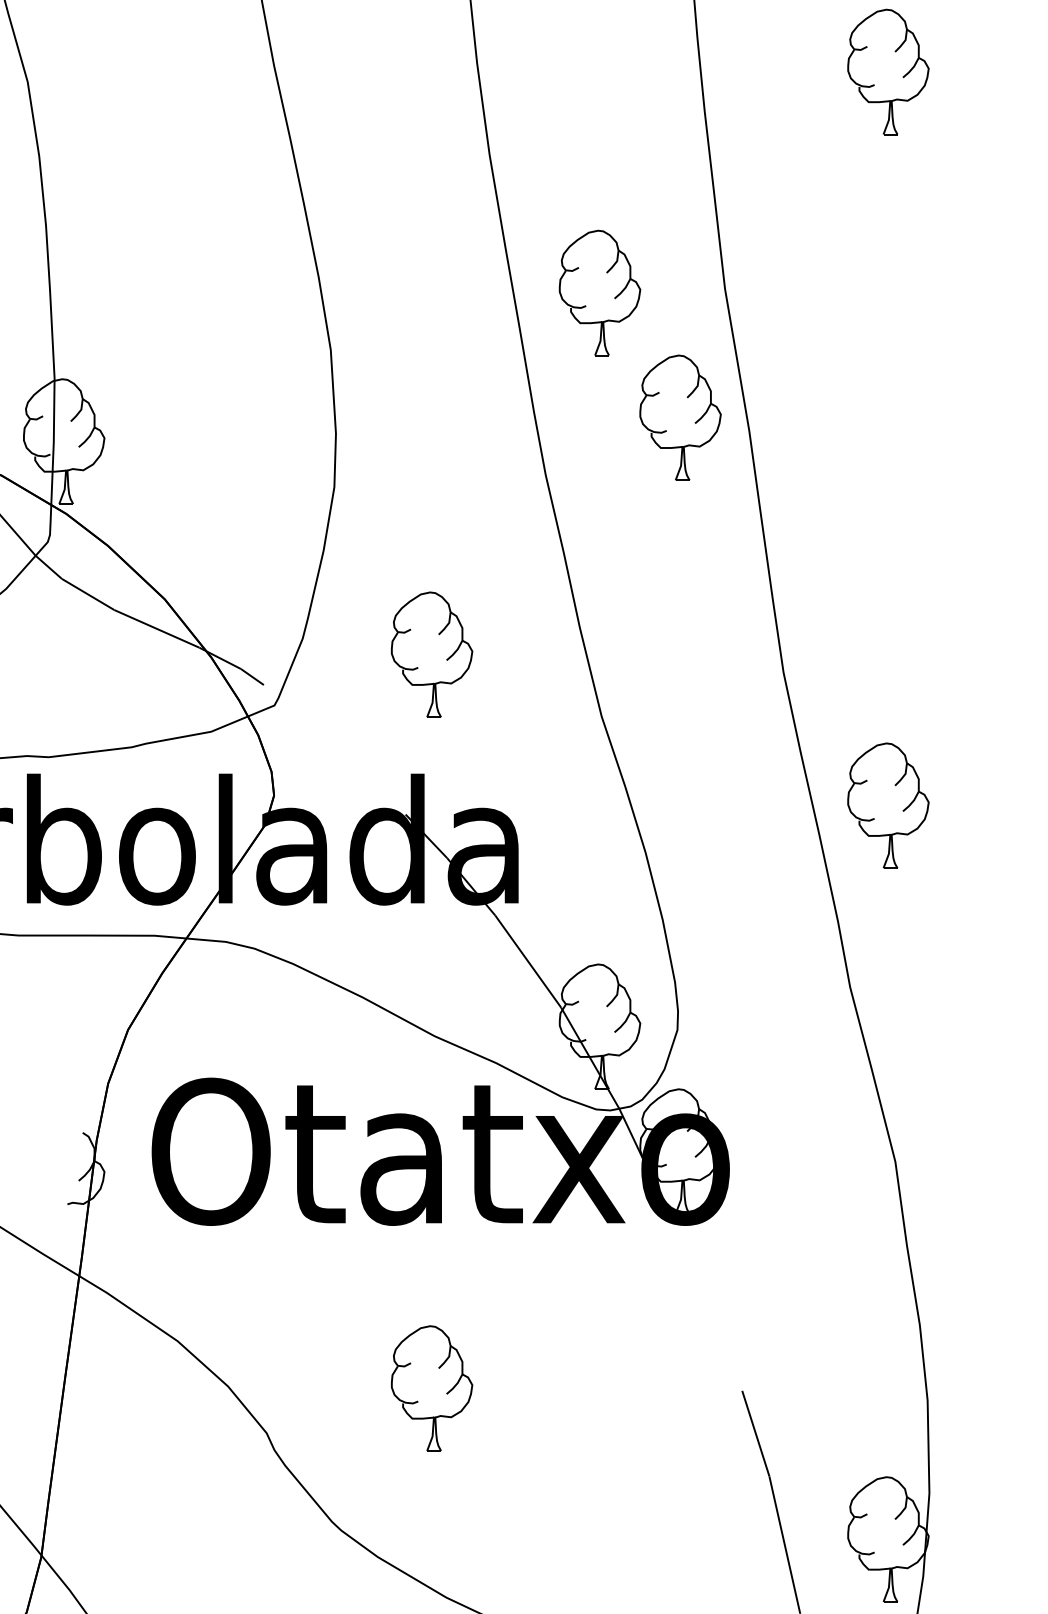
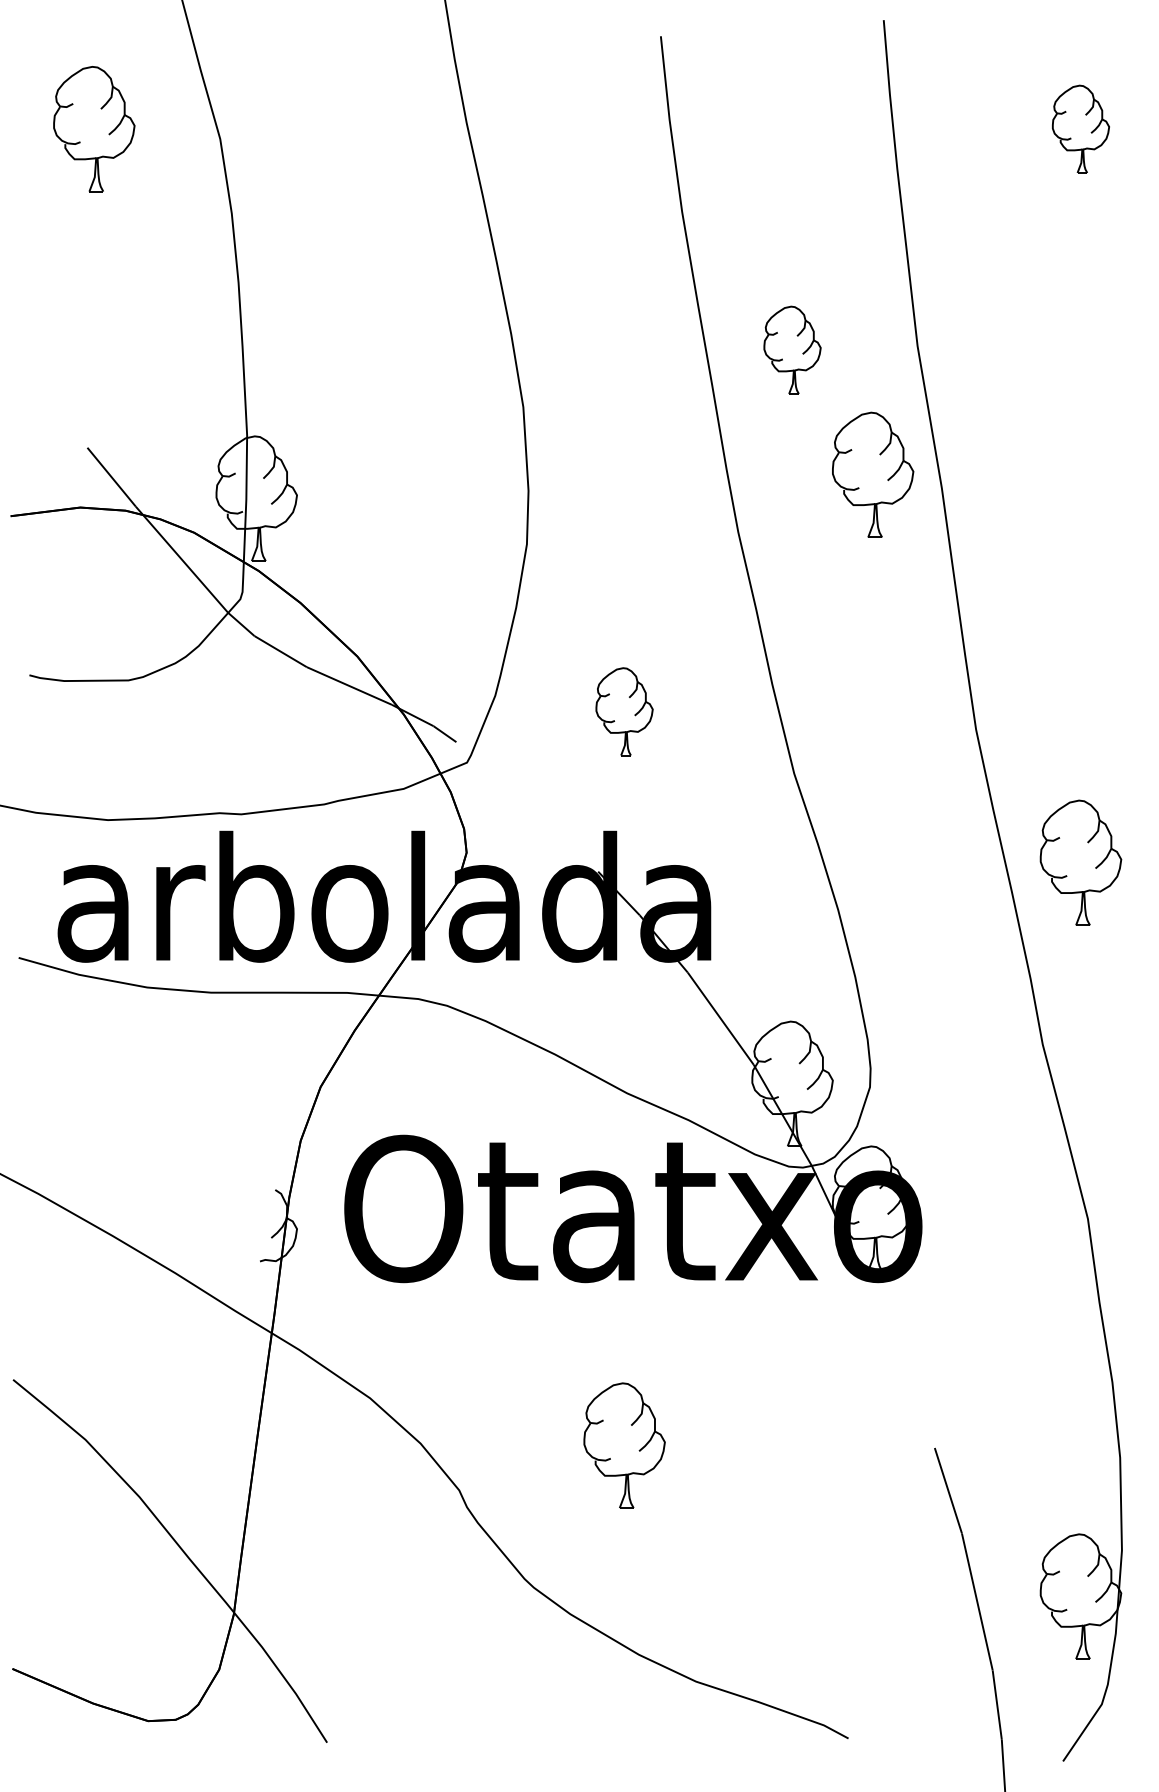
part: (887, 72) -> (1080, 129), size x0.7
part: (599, 293) -> (792, 350), size x0.7
part: (431, 654) -> (624, 711), size x0.7

